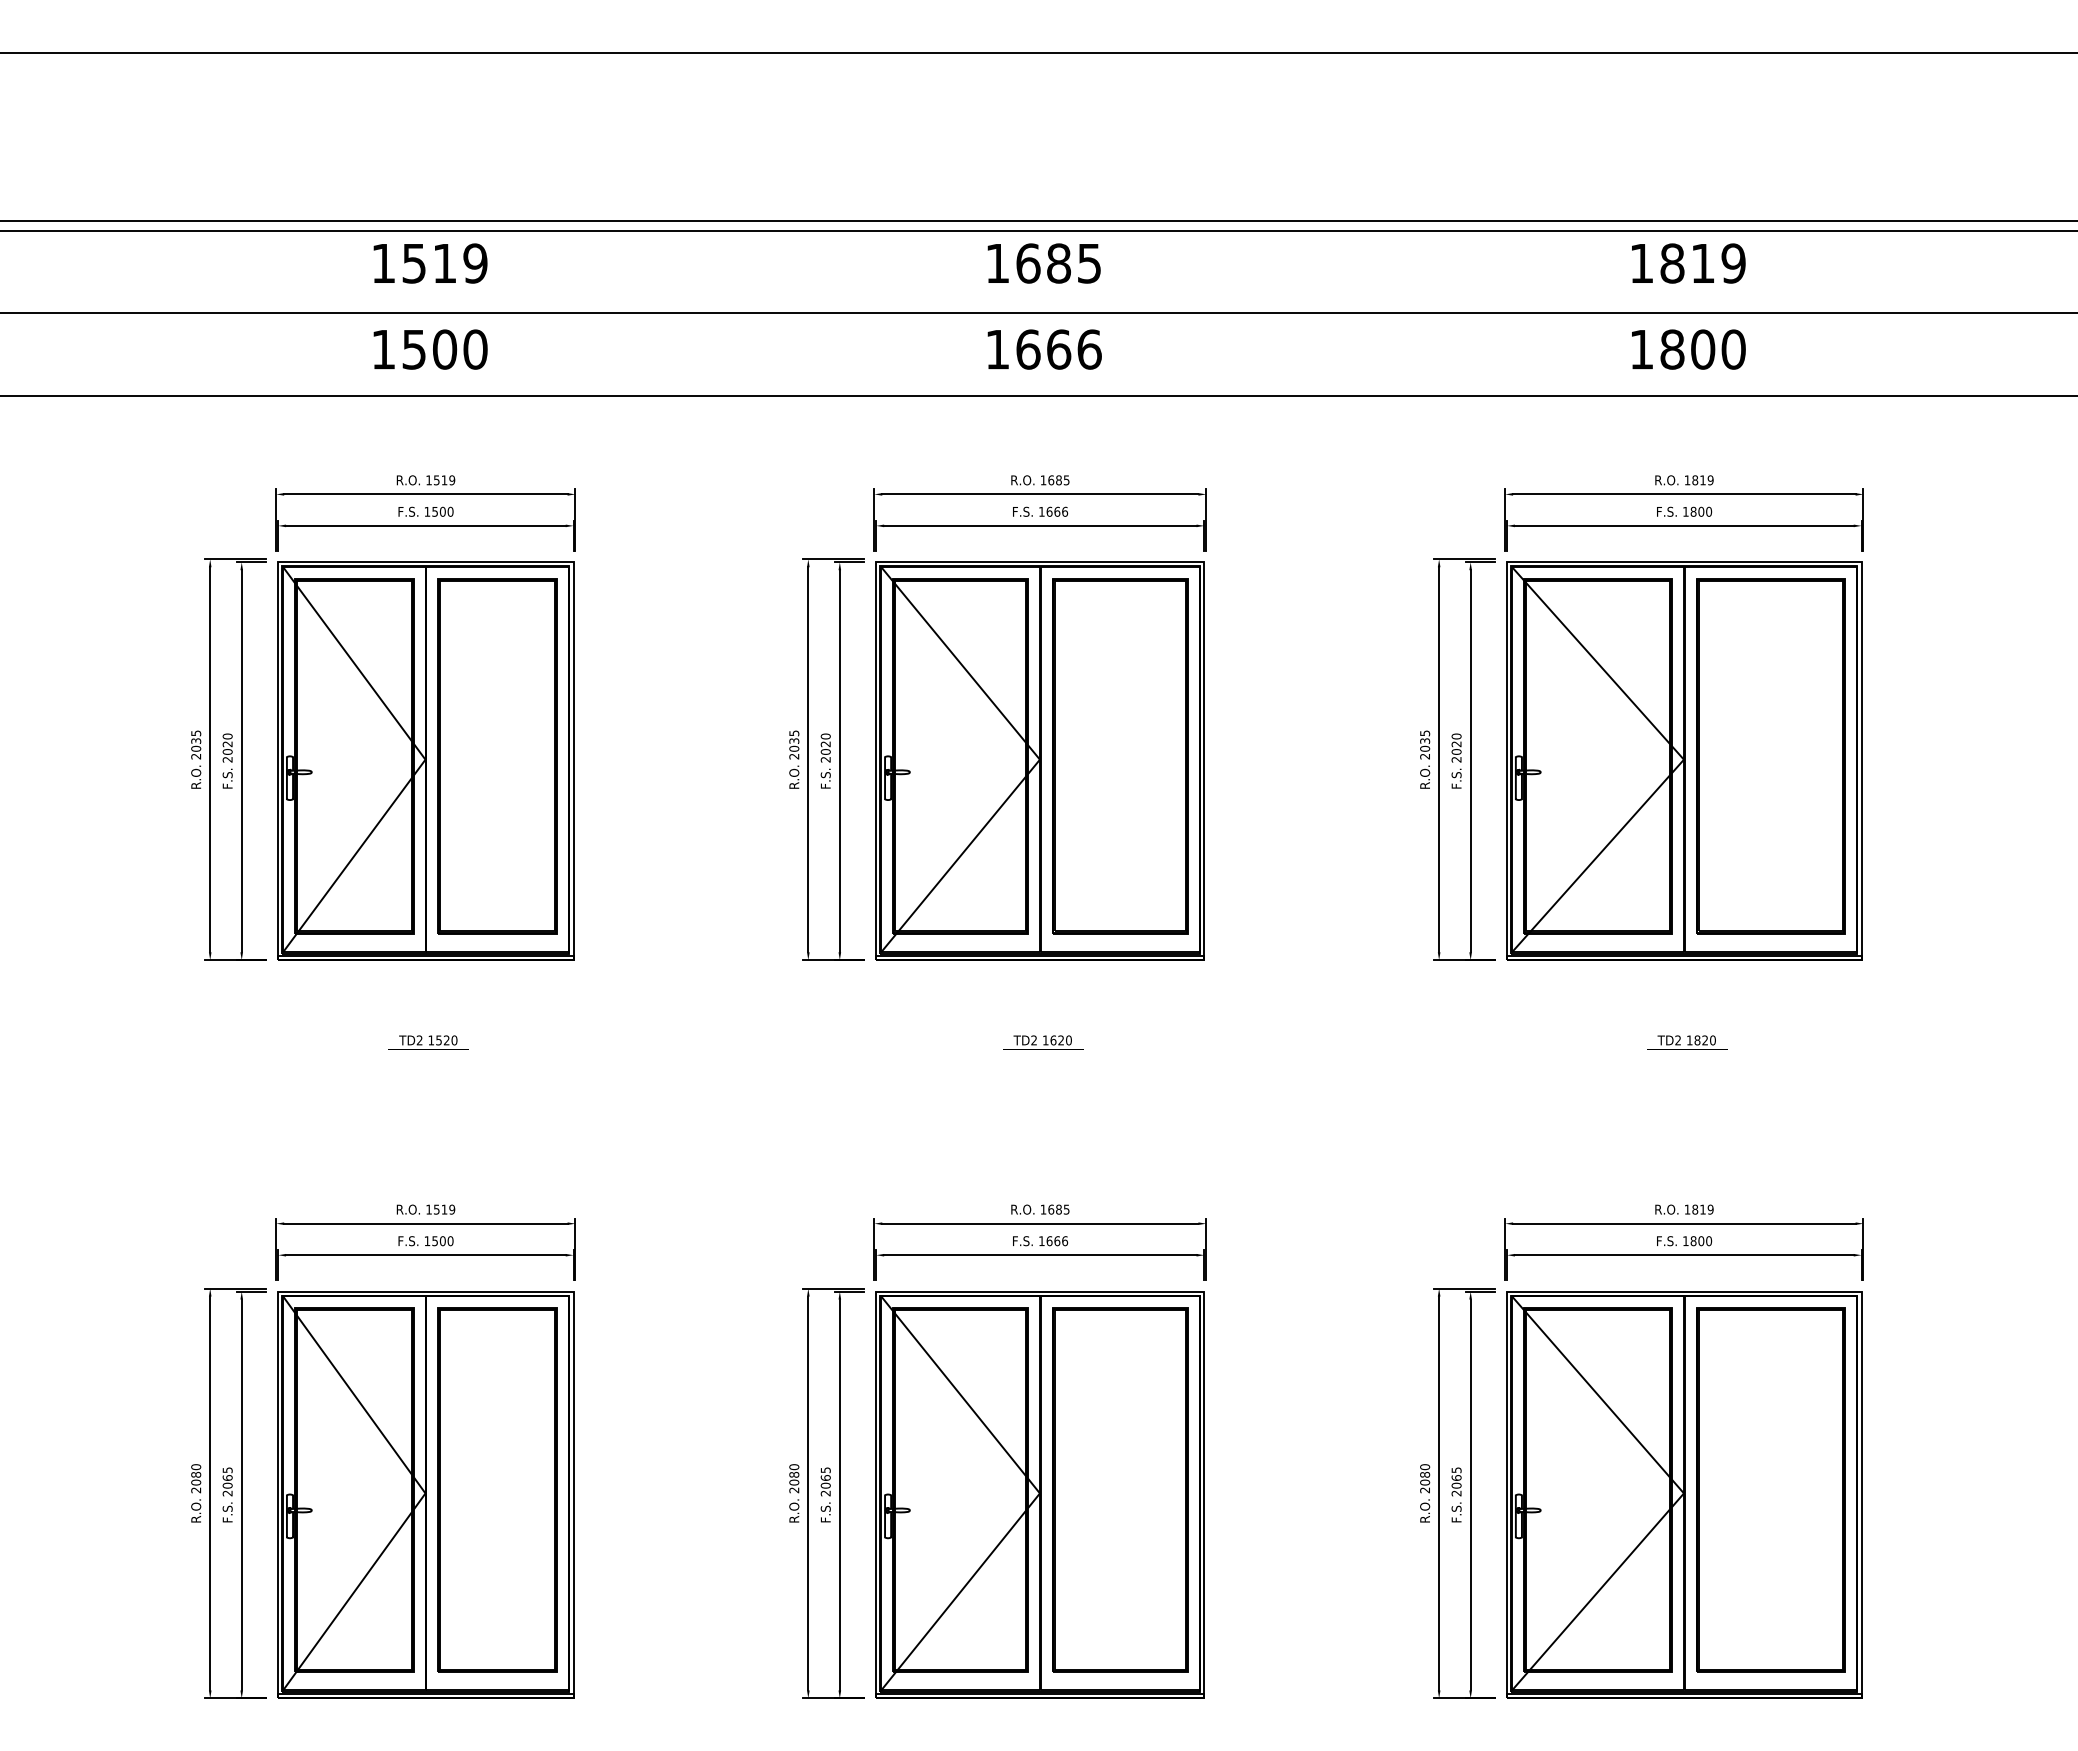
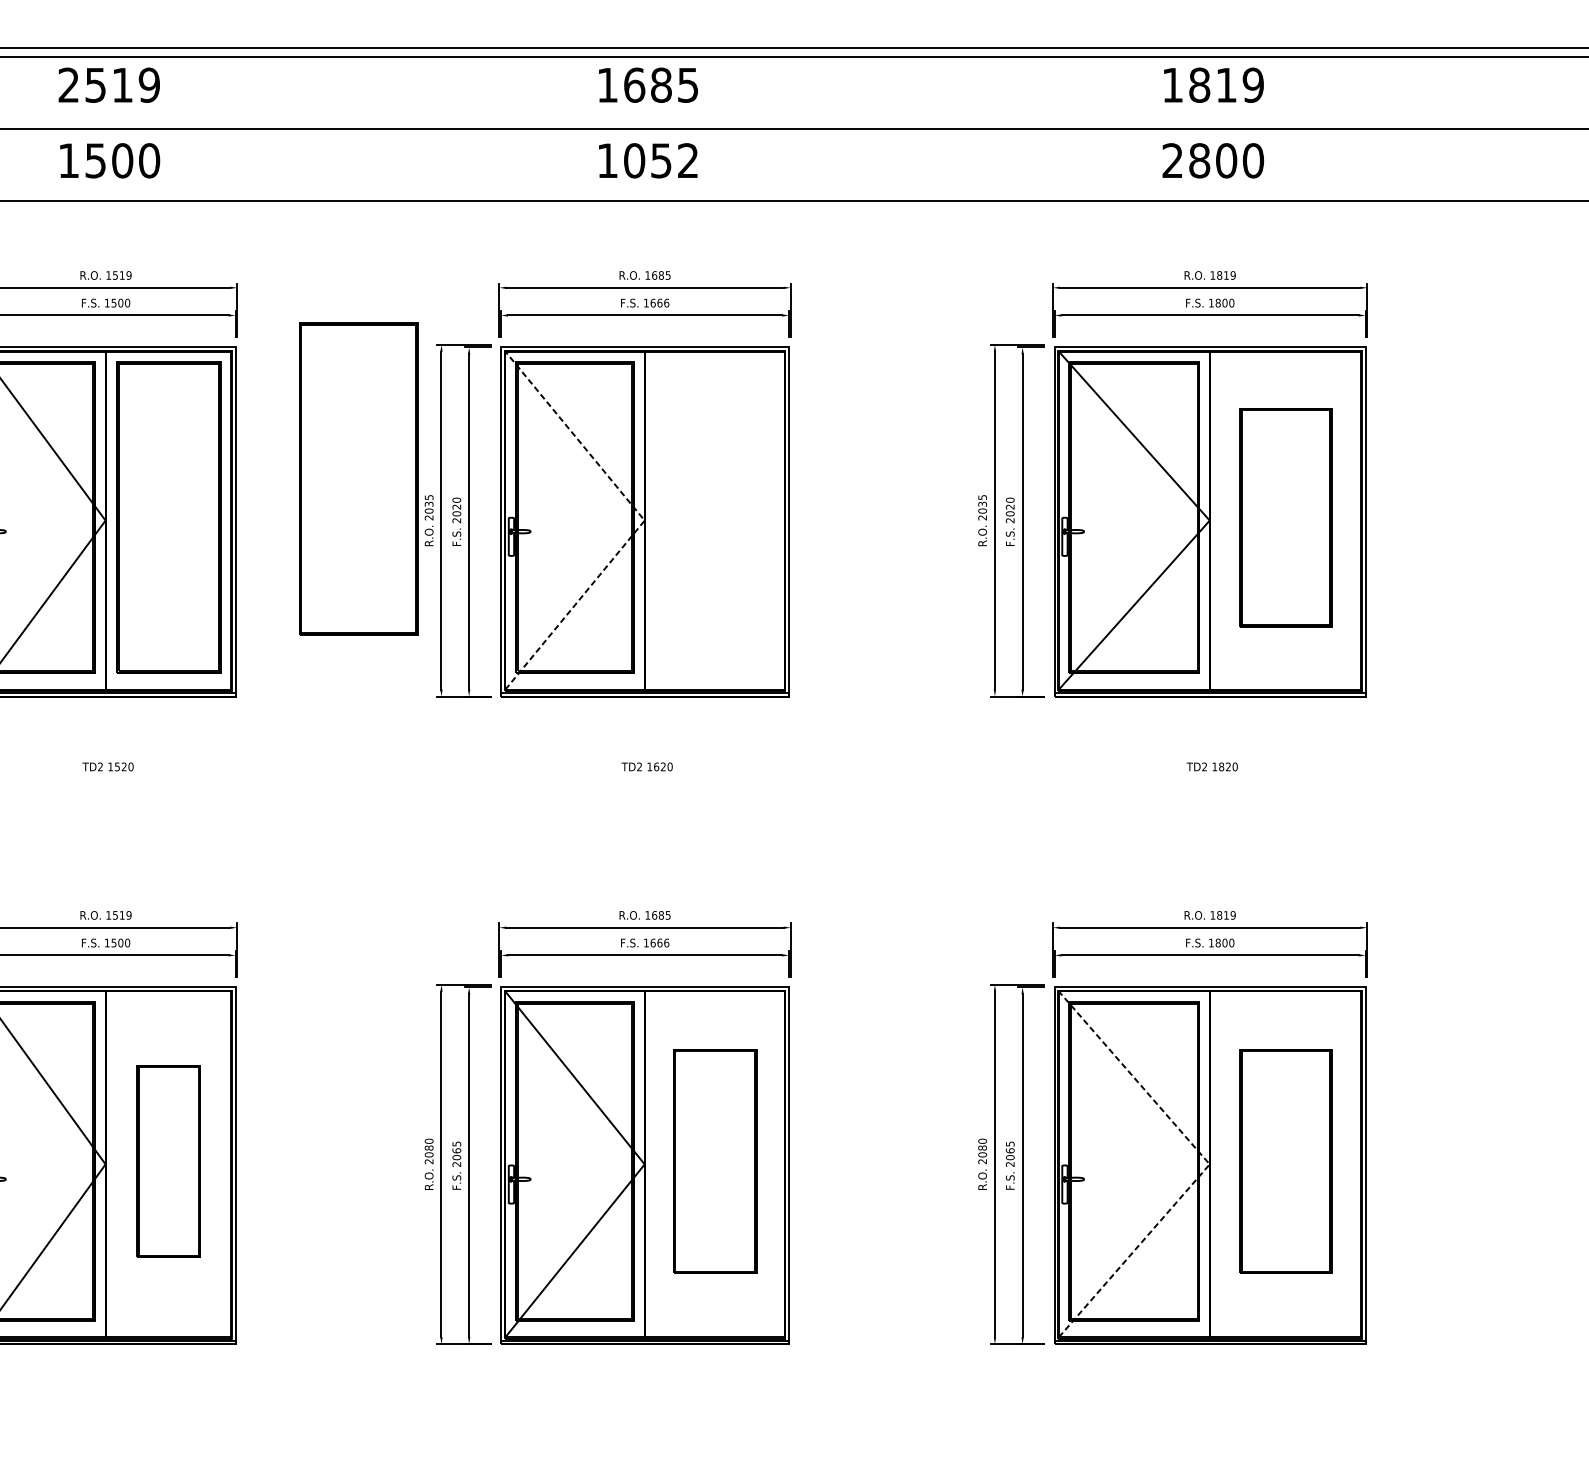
text: (383, 262) -> (68, 84), 1519 -> 2519
text: (1058, 349) -> (660, 160), 1666 -> 1052
text: (1641, 349) -> (1172, 160), 1800 -> 2800
part: (1120, 756) -> (359, 479), moved
part: (1770, 756) -> (1285, 517), size x0.7
line: (1039, 759) -> (644, 520), solid -> dashed
part: (497, 1489) -> (168, 1160), size x0.6
part: (1120, 1489) -> (715, 1160), size x0.7
part: (1770, 1489) -> (1285, 1160), size x0.7
line: (1683, 1493) -> (1209, 1164), solid -> dashed

